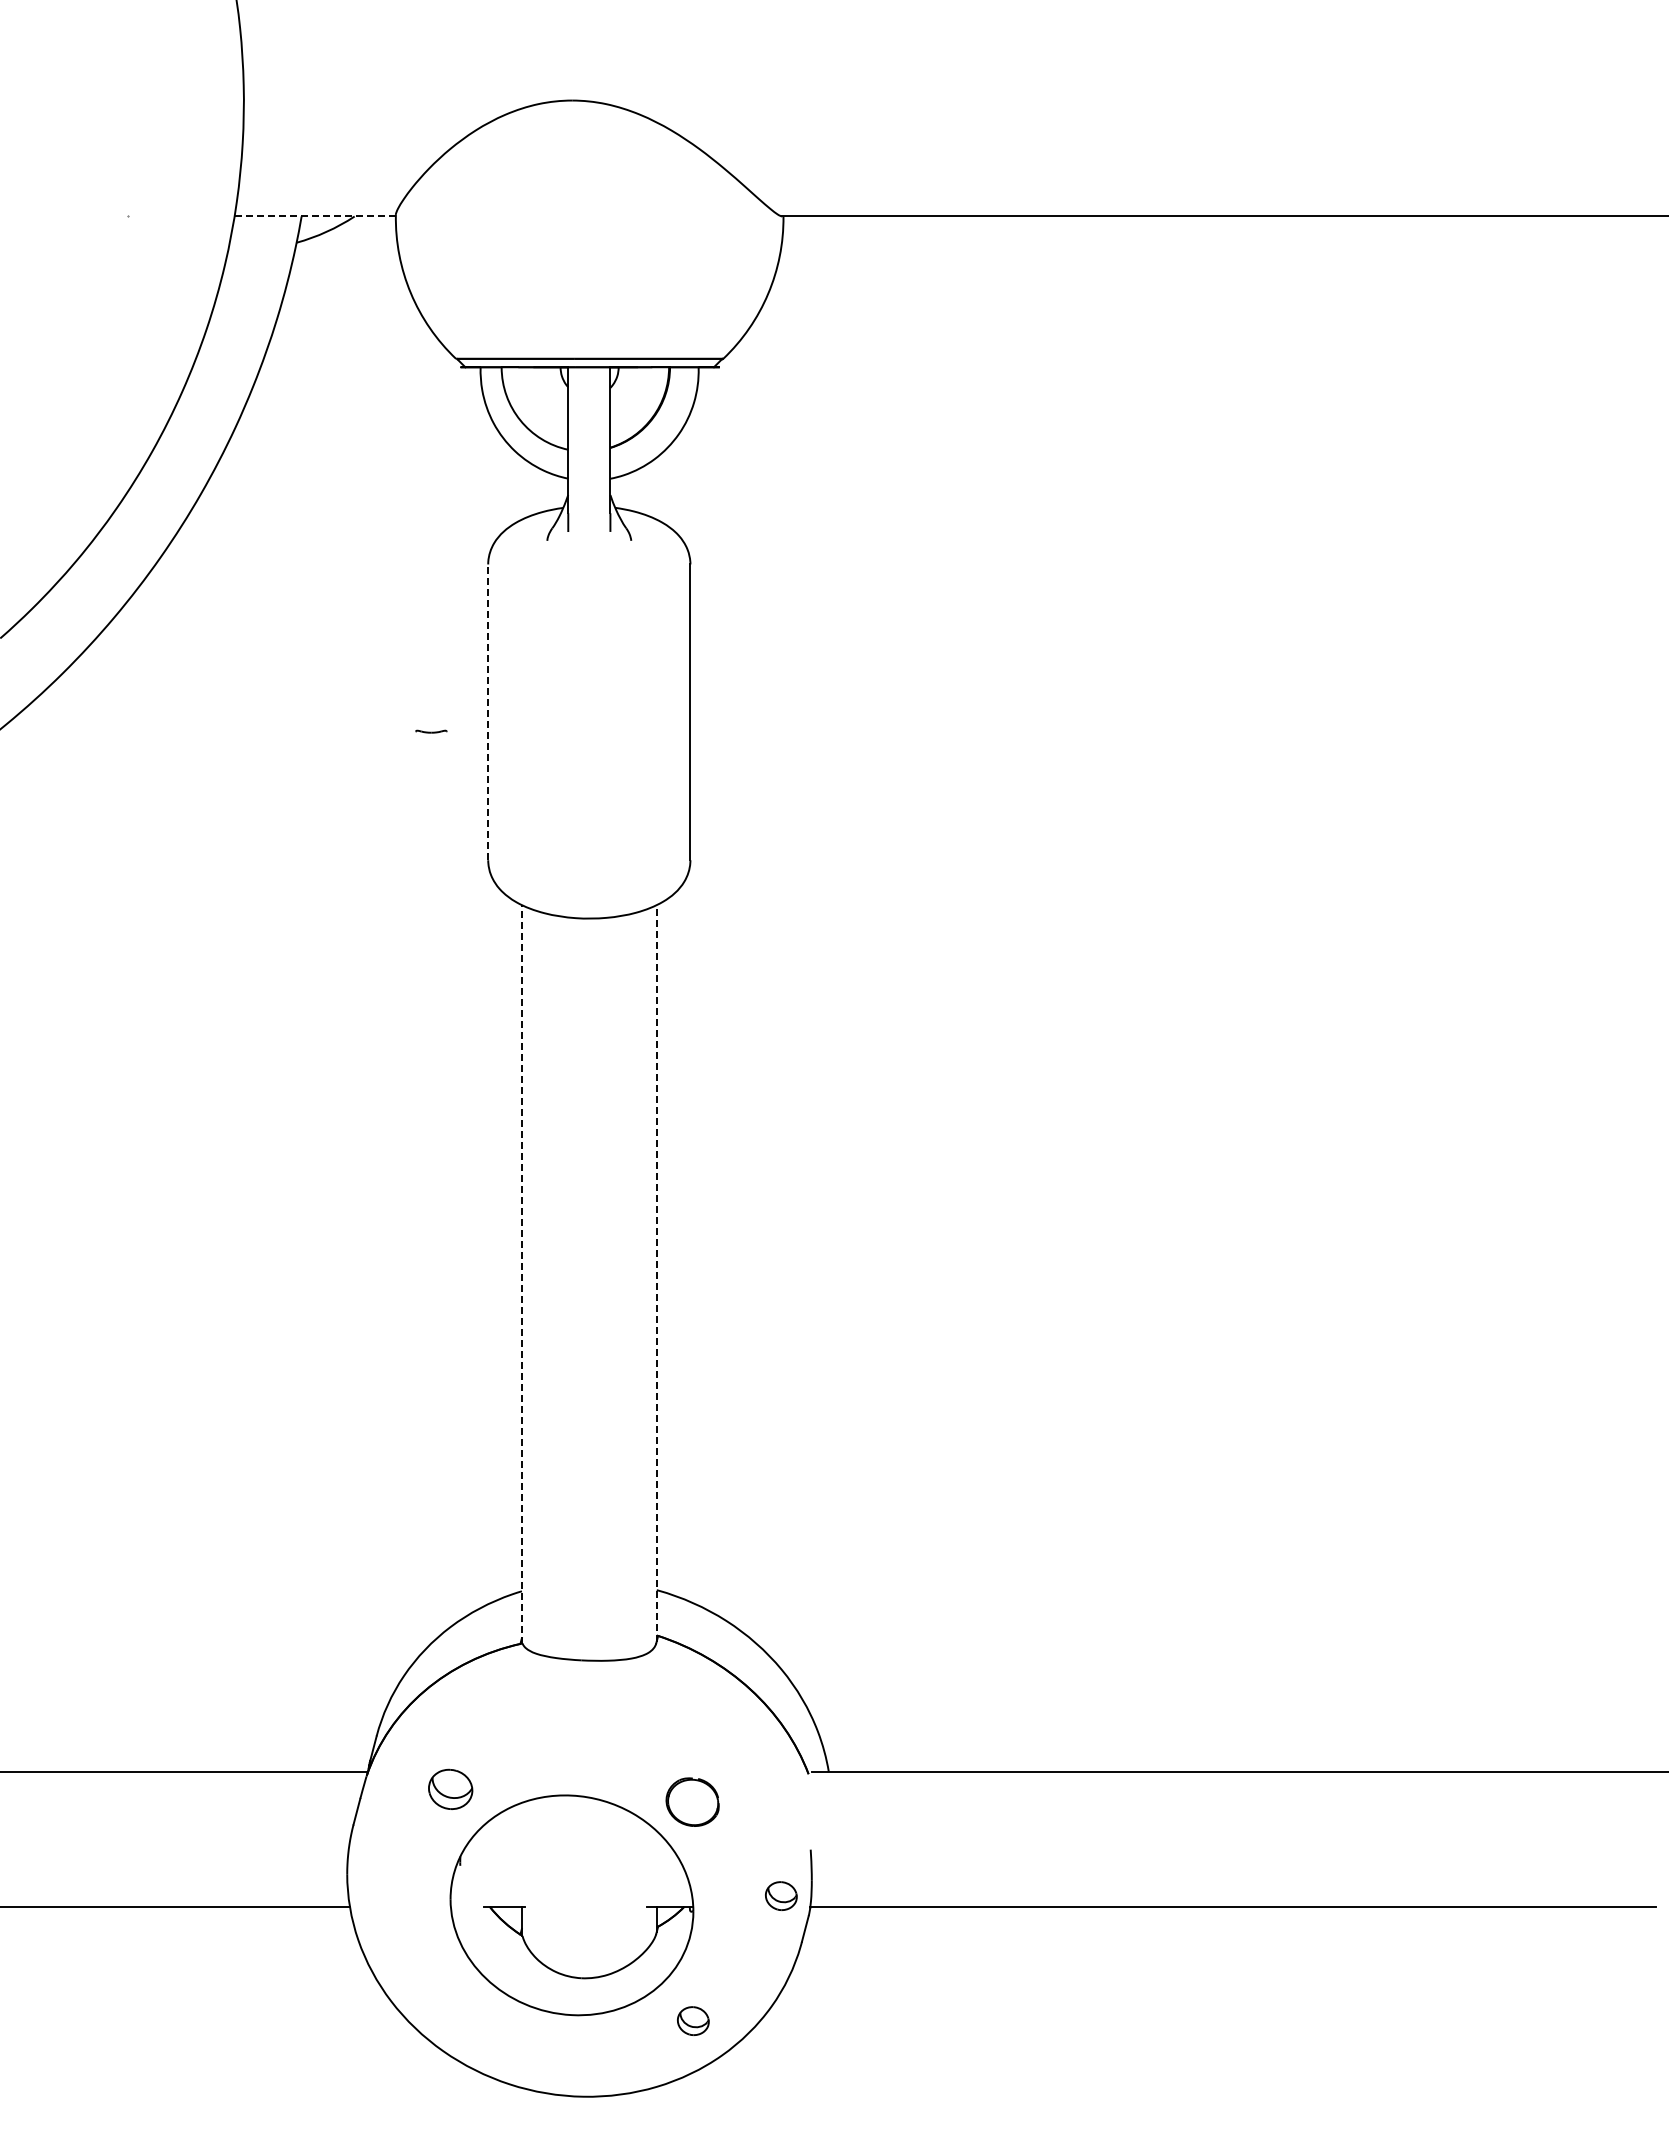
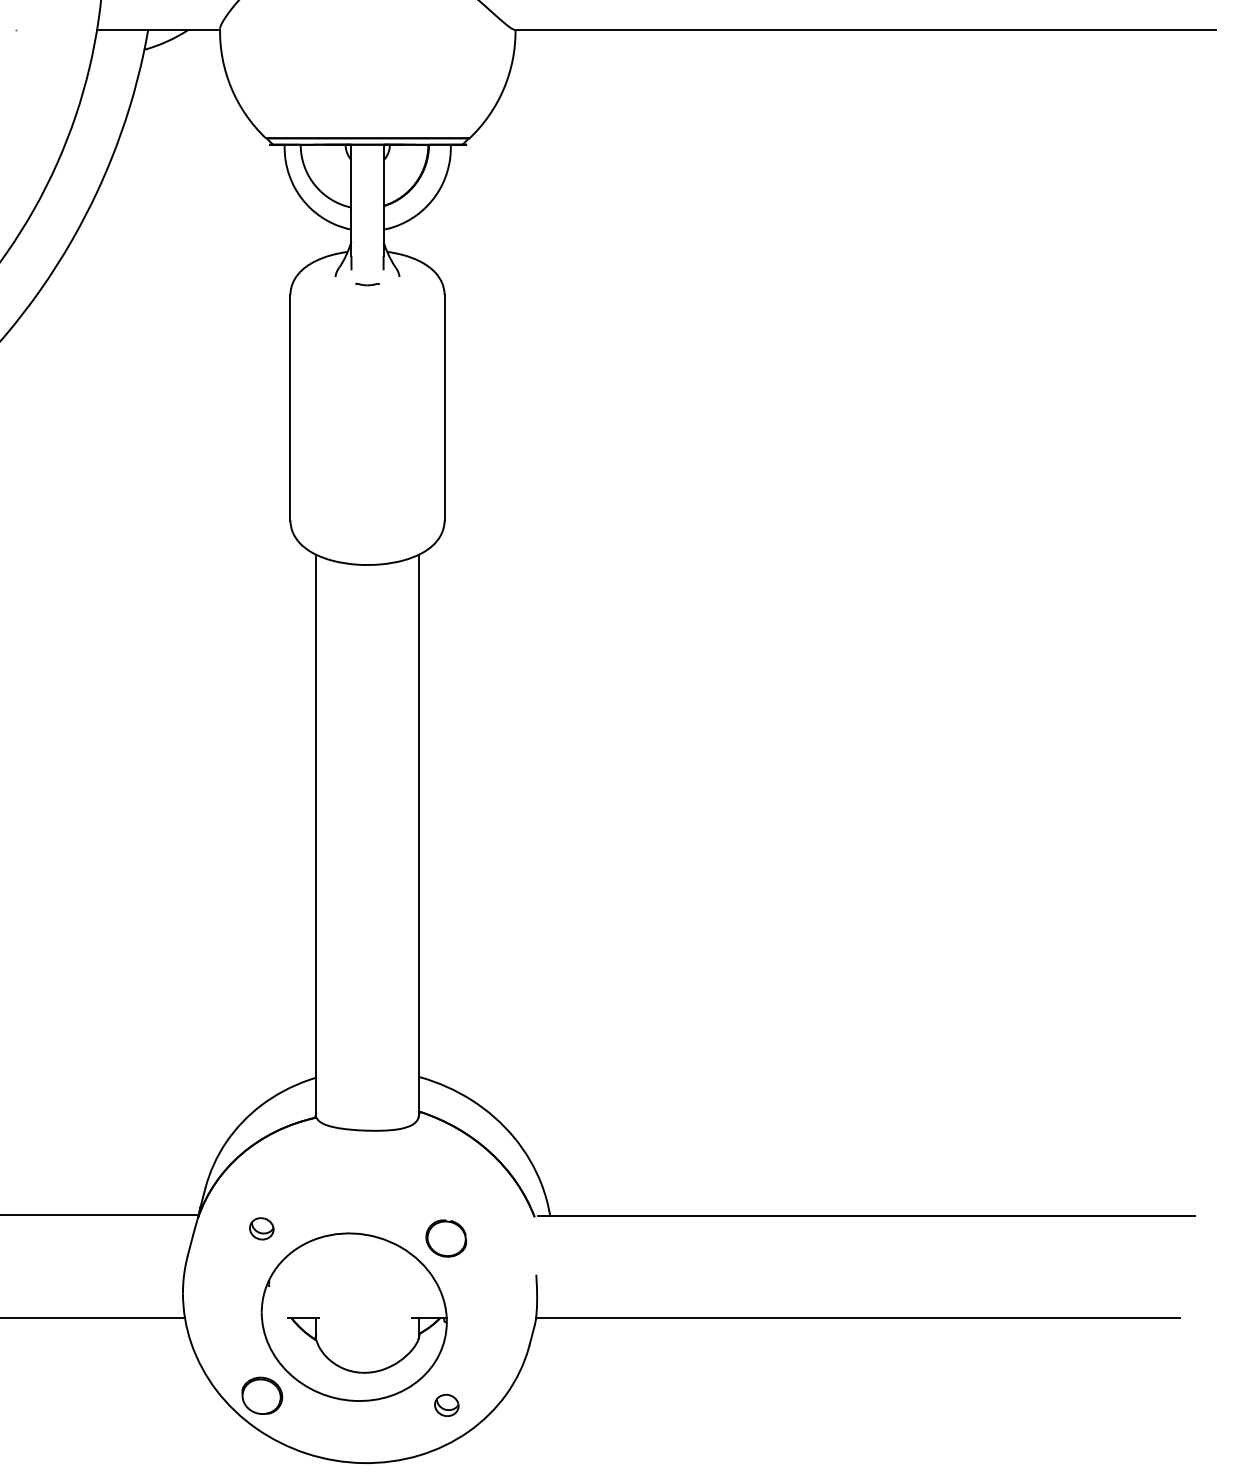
line: (315, 216) -> (158, 29), dashed -> solid
line: (488, 712) -> (290, 407), dashed -> solid
part: (431, 731) -> (367, 284), moved
line: (656, 1272) -> (418, 834), dashed -> solid
line: (521, 1273) -> (315, 835), dashed -> solid
part: (450, 1789) -> (261, 1228), size x0.71
part: (781, 1895) -> (514, 1309), removed
part: (451, 2008) -> (262, 1395), added

